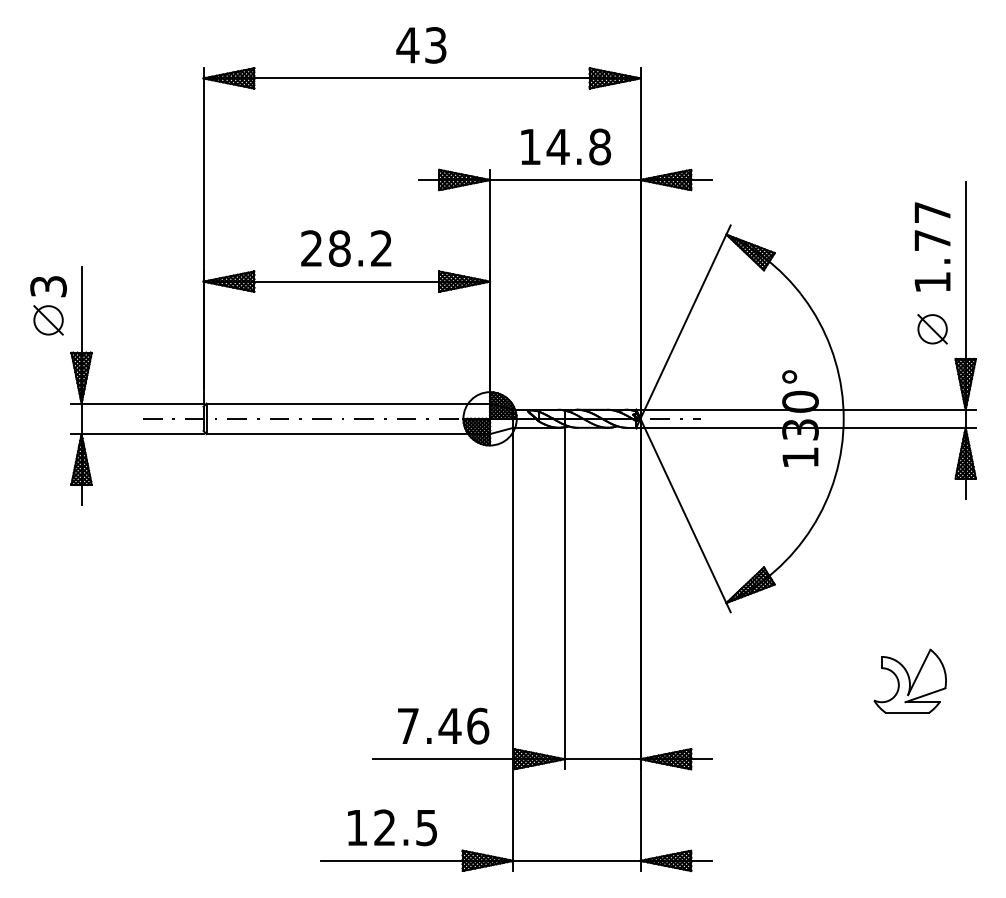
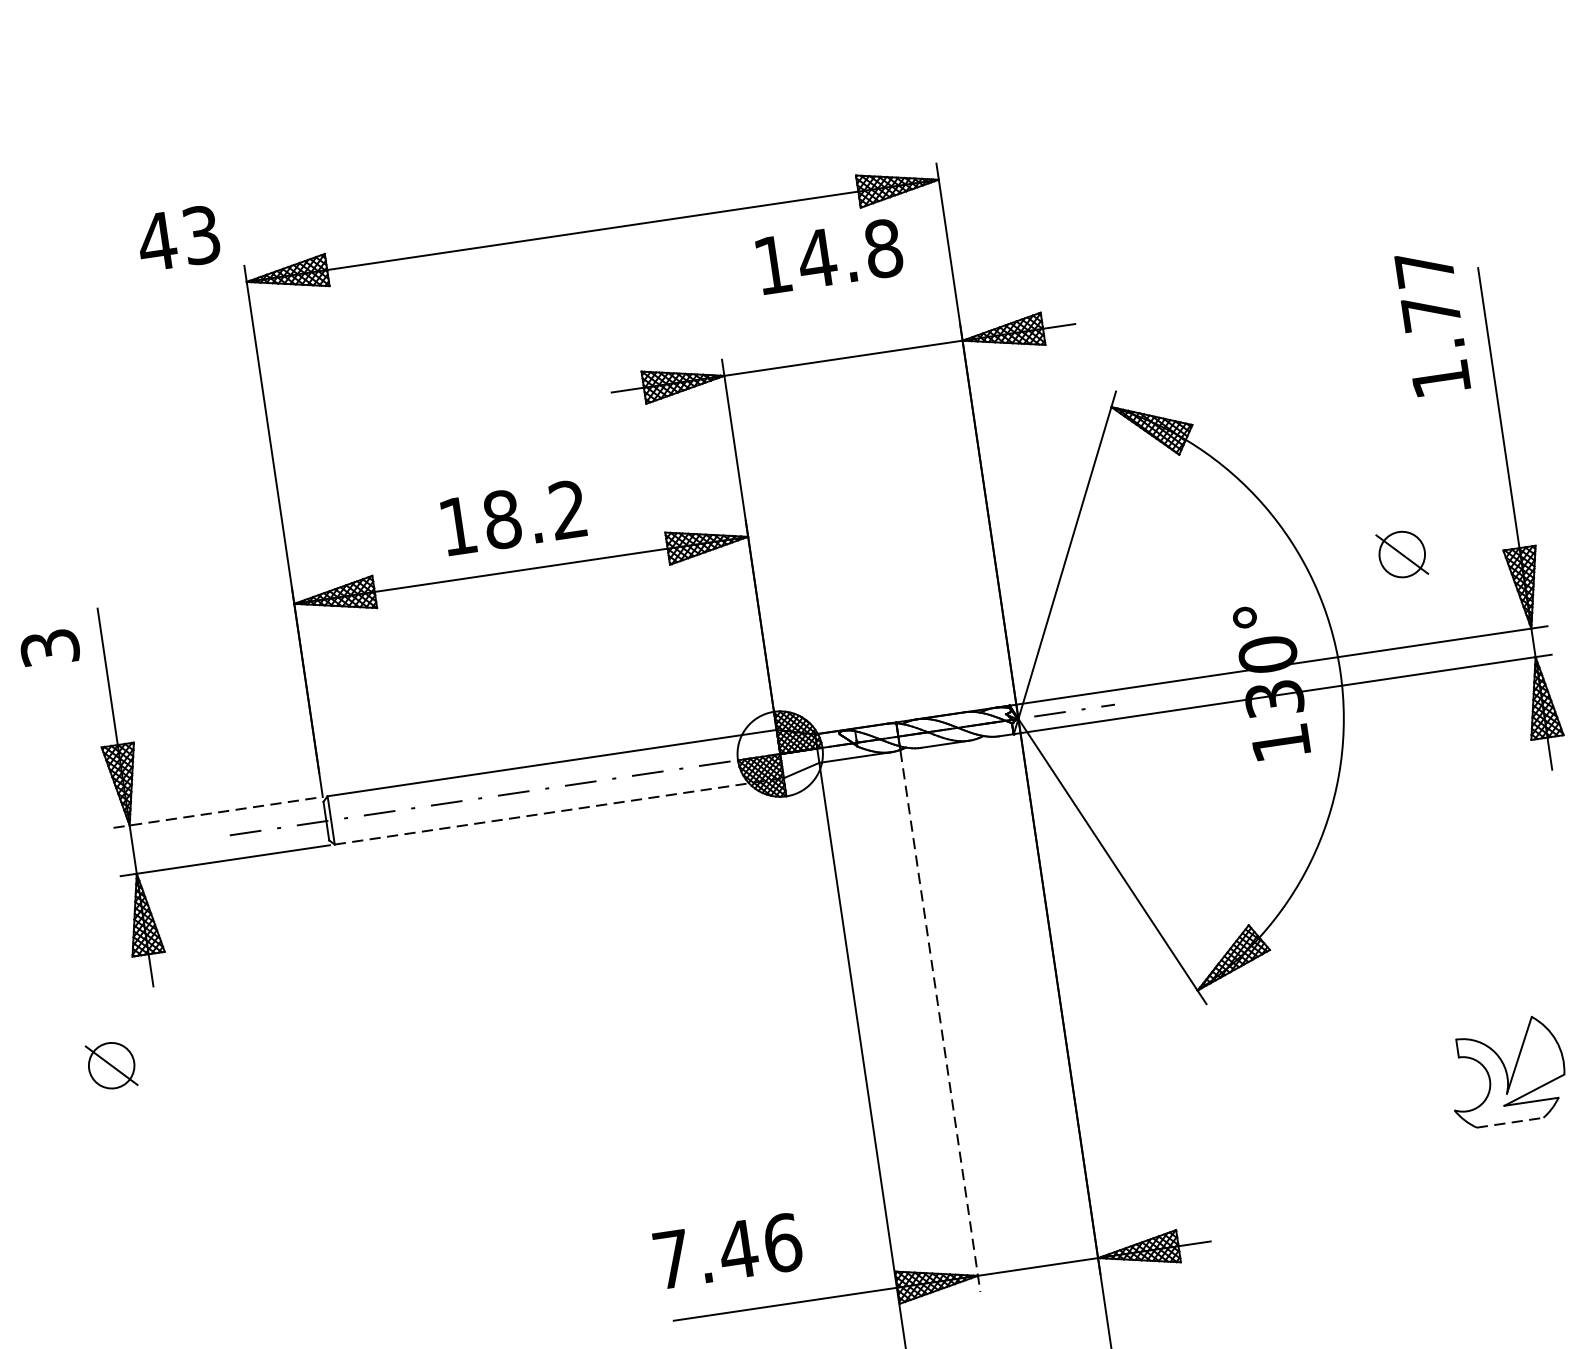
text: (421, 45) -> (178, 238), moved
text: (566, 146) -> (830, 255), moved
text: (932, 246) -> (1432, 322), moved
text: (311, 248) -> (457, 526), 28.2 -> 18.2
part: (48, 320) -> (111, 1065), moved
part: (932, 329) -> (1402, 554), moved
line: (138, 403) -> (219, 812), solid -> dashed
line: (348, 434) -> (559, 812), solid -> dashed
line: (564, 598) -> (940, 1021), solid -> dashed
line: (907, 713) -> (1510, 1123), solid -> dashed
text: (443, 725) -> (727, 1250), moved

